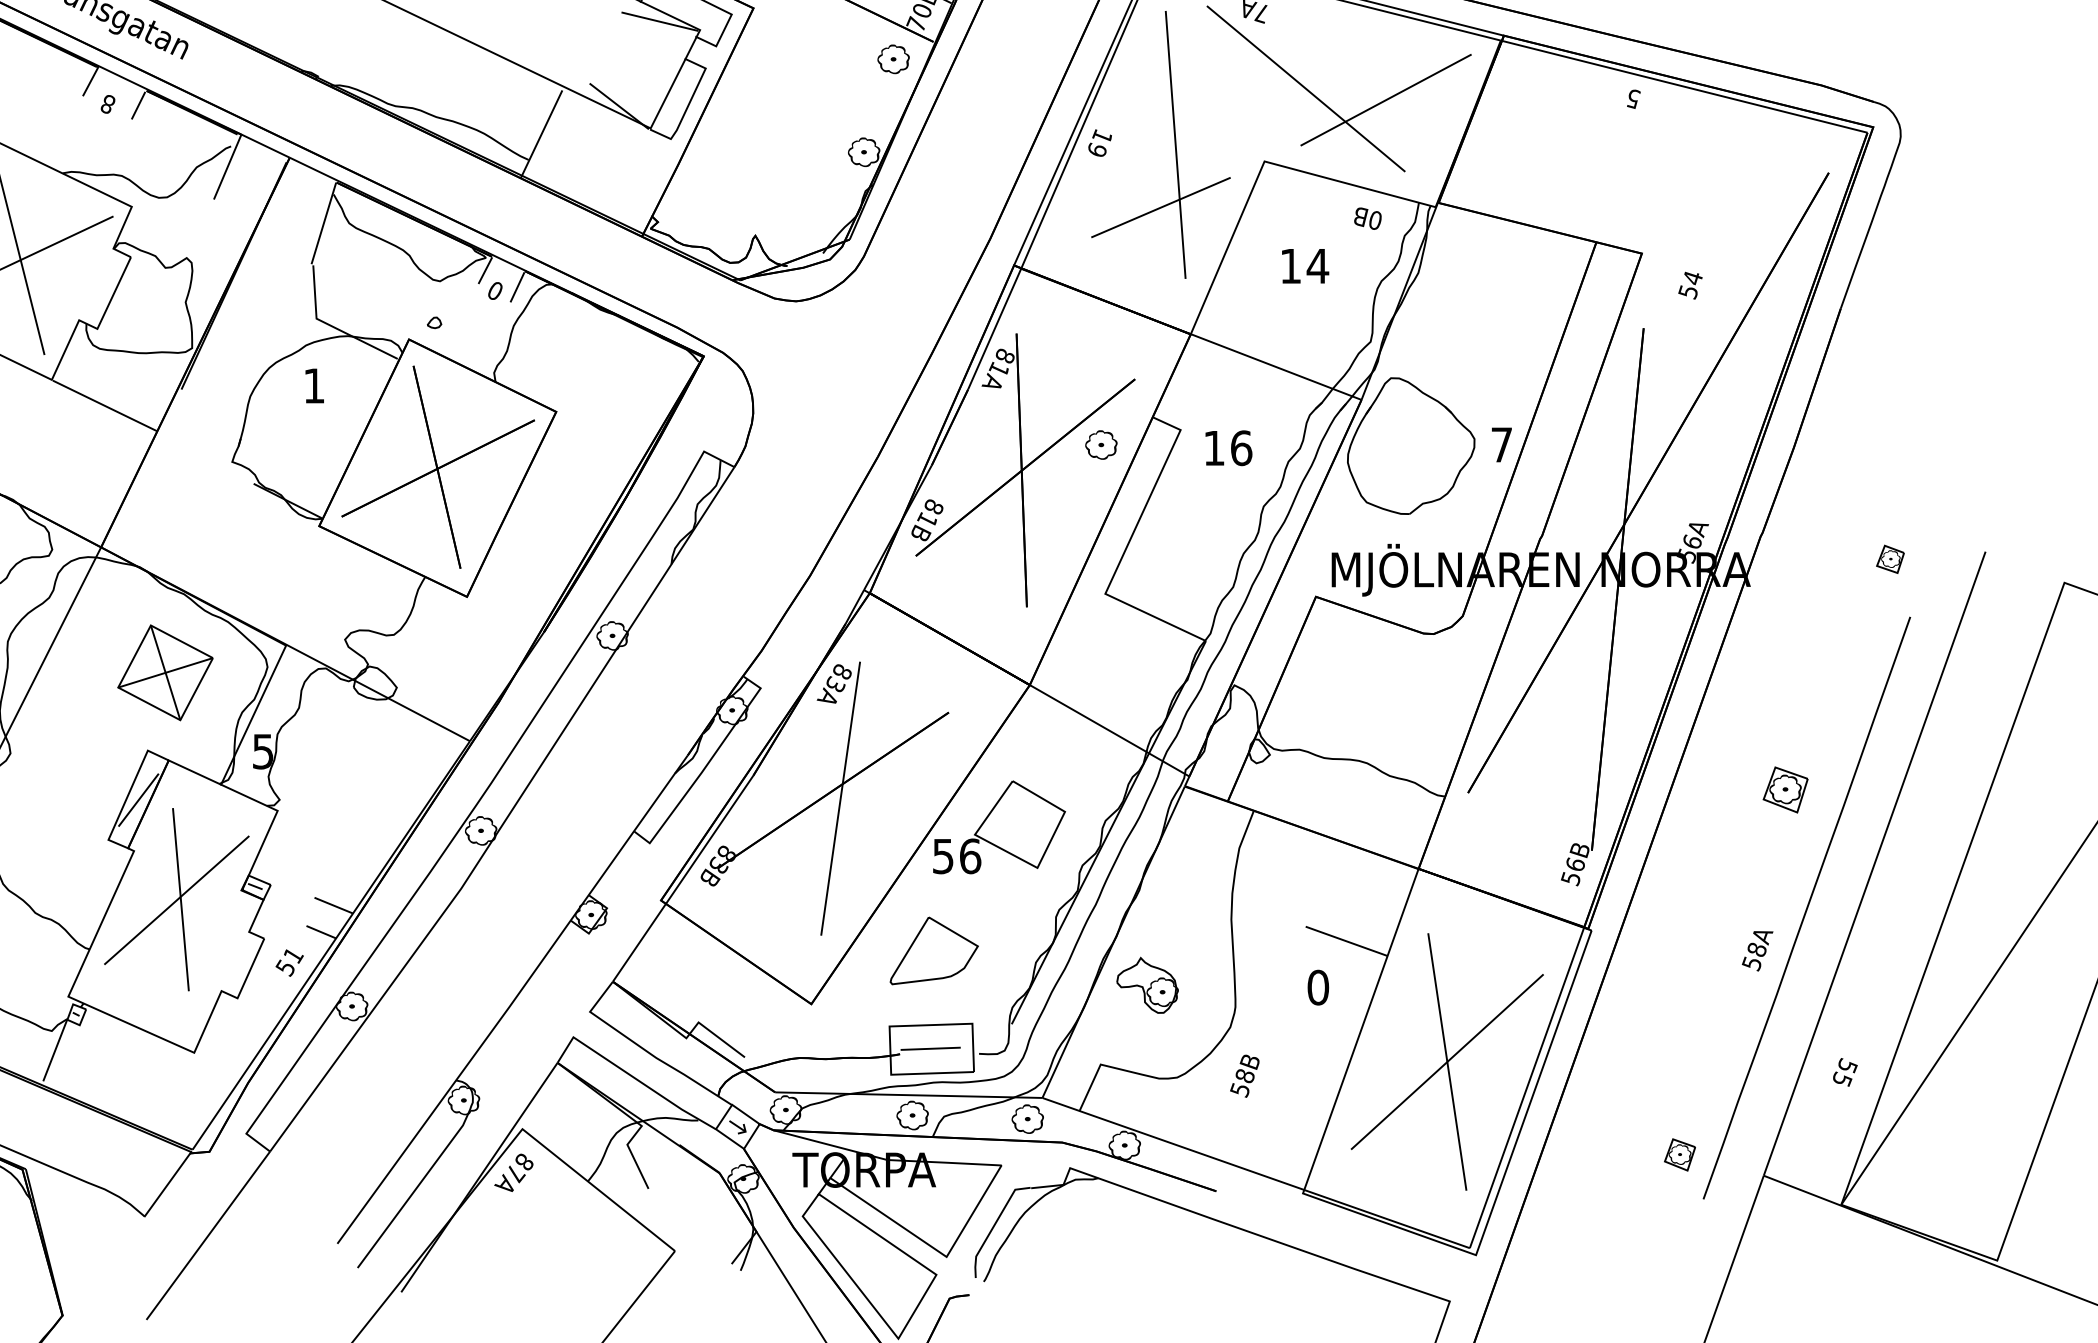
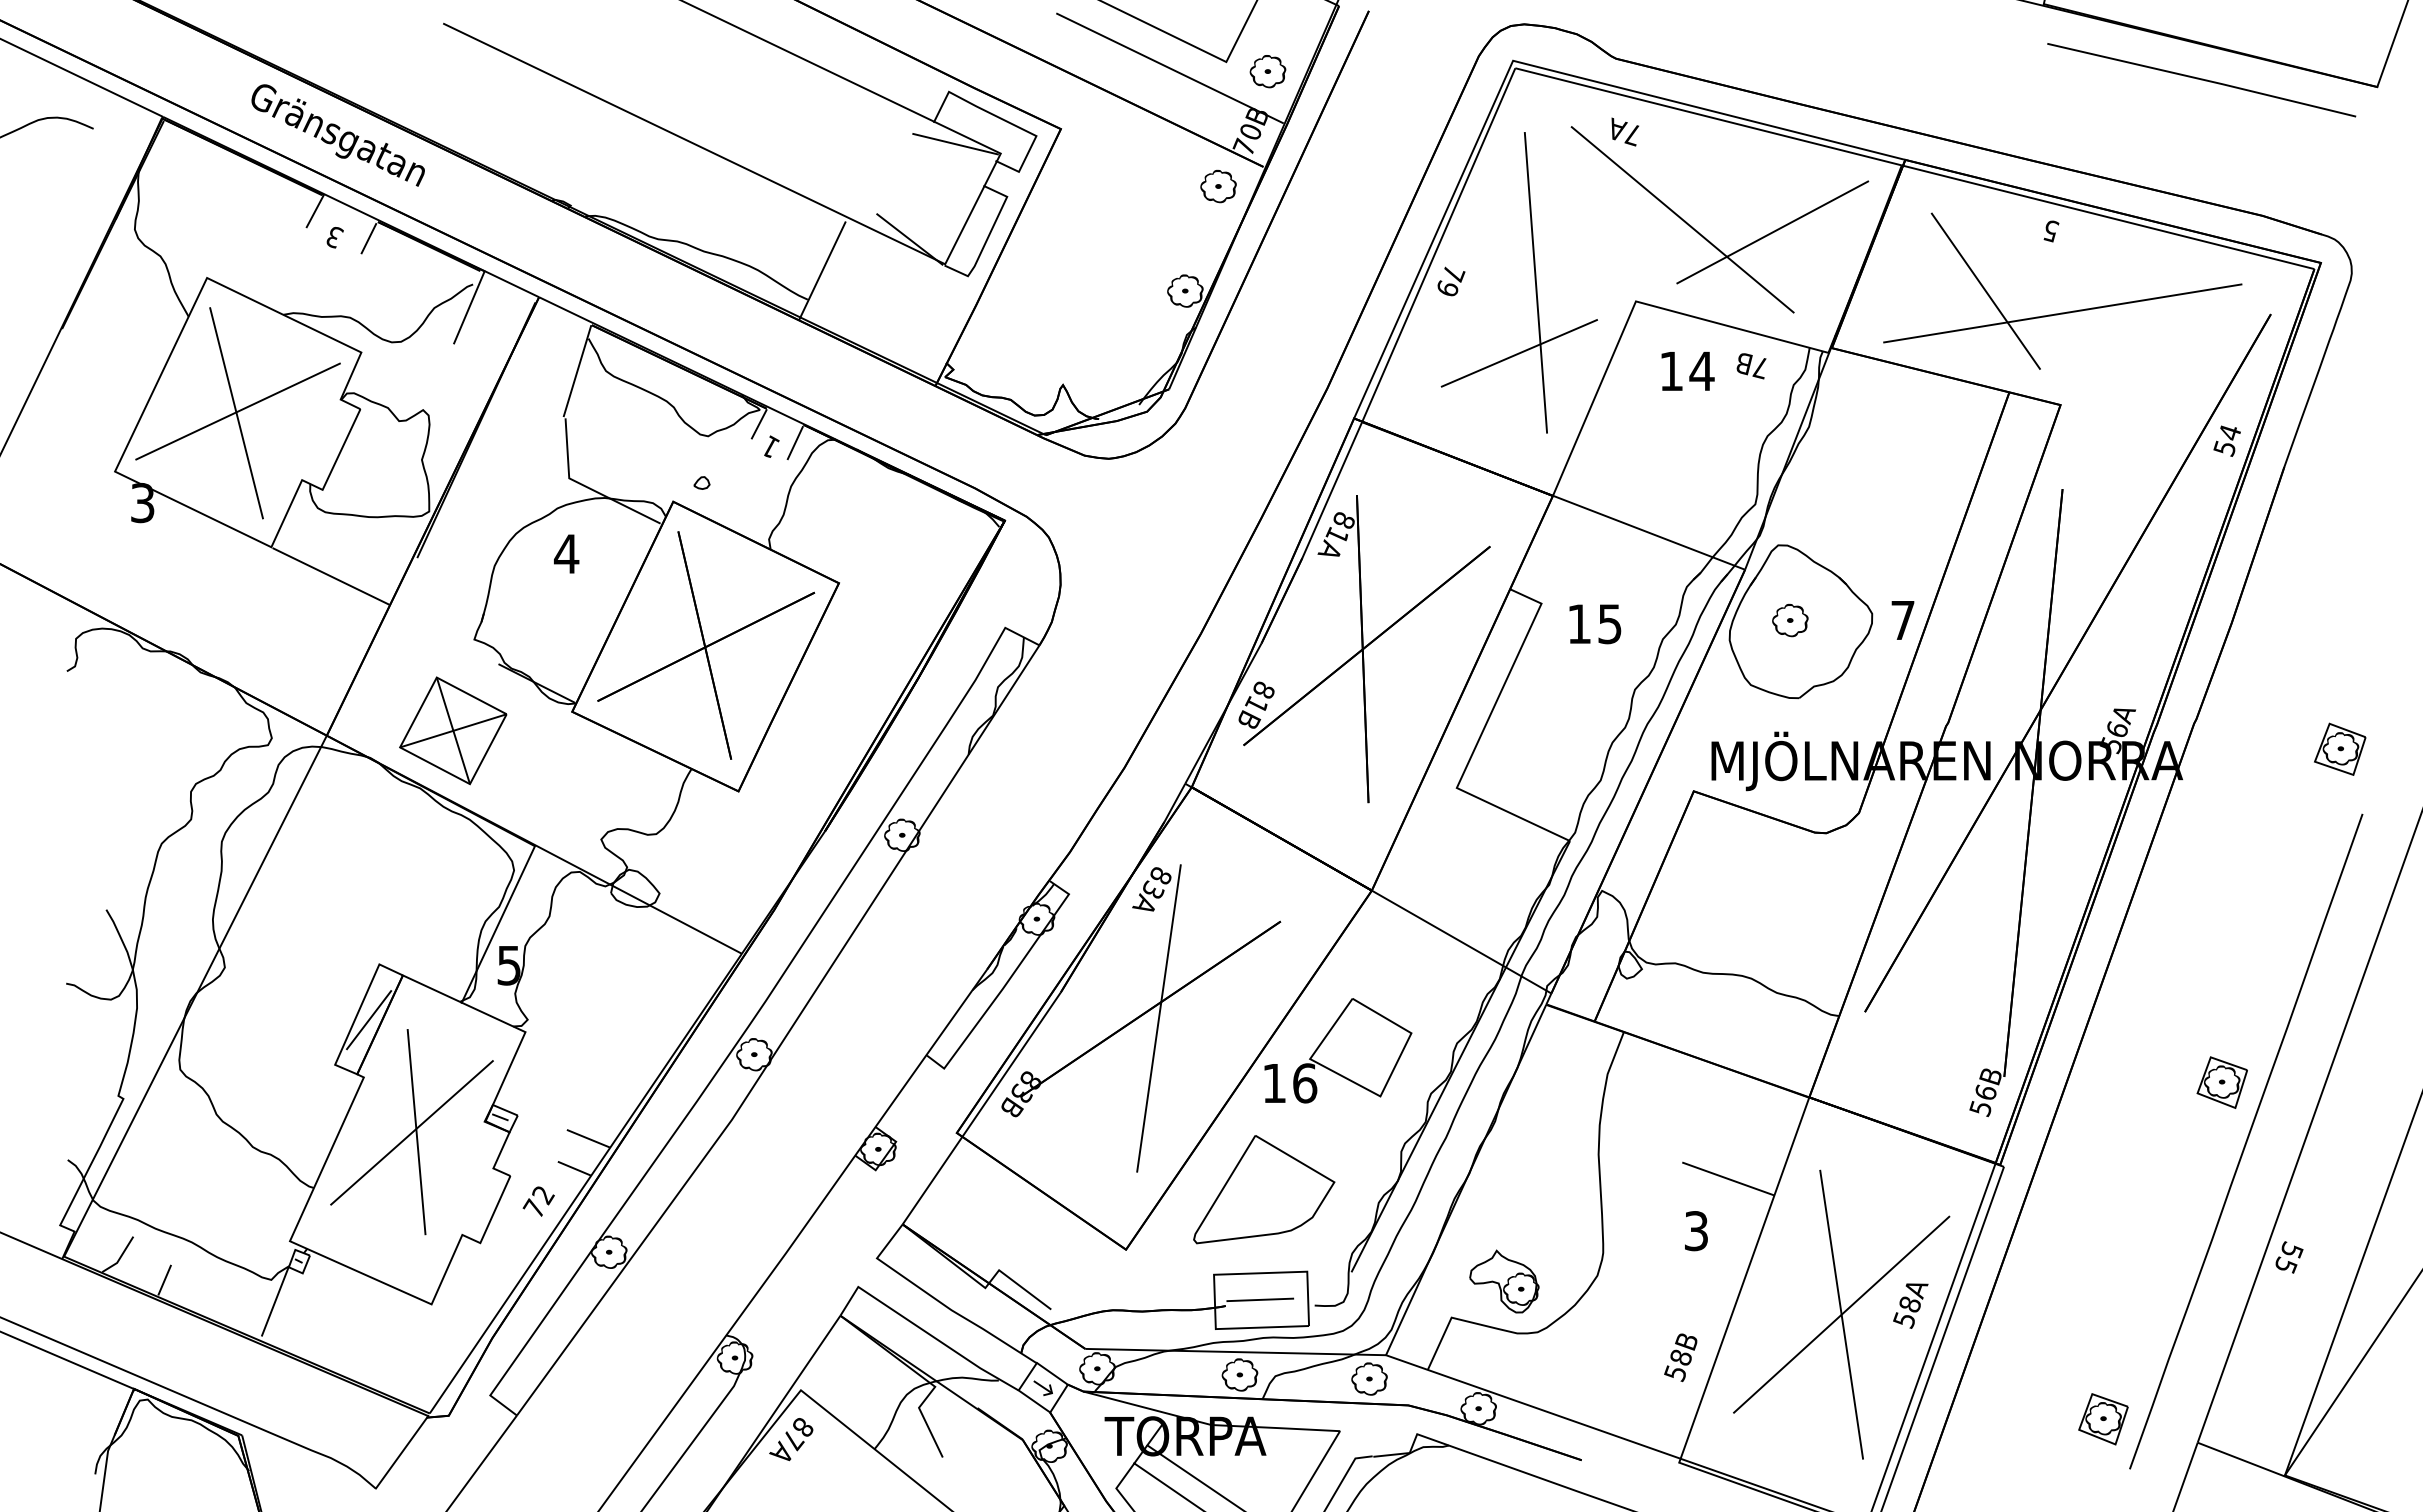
text: (107, 104) -> (334, 237), 8 -> 3
text: (1102, 136) -> (1453, 273), 19 -> 79
part: (1647, 170) -> (2066, 311), added
text: (1374, 221) -> (1759, 368), 0B -> 7B
text: (1305, 266) -> (1687, 371), moved
text: (1689, 285) -> (2226, 440), moved
text: (495, 290) -> (770, 446), 0 -> 1
text: (314, 385) -> (566, 553), 1 -> 4
part: (1101, 445) -> (1790, 620), moved
text: (1241, 448) -> (1610, 624), 16 -> 15
part: (1890, 558) -> (2340, 748), size x1.67
part: (165, 672) -> (453, 730), moved
part: (1784, 789) -> (2221, 1082), moved
text: (943, 856) -> (1274, 1083), 56 -> 16
part: (934, 950) -> (1264, 1189), size x1.43
text: (1757, 950) -> (1910, 1305), moved
text: (289, 962) -> (538, 1202), 51 -> 72
part: (1147, 985) -> (1504, 1281), moved
text: (1318, 988) -> (1696, 1231), 0 -> 3
text: (1845, 1072) -> (2289, 1257), moved
text: (1244, 1076) -> (1680, 1357), moved
part: (1680, 1155) -> (2103, 1419), size x1.43

